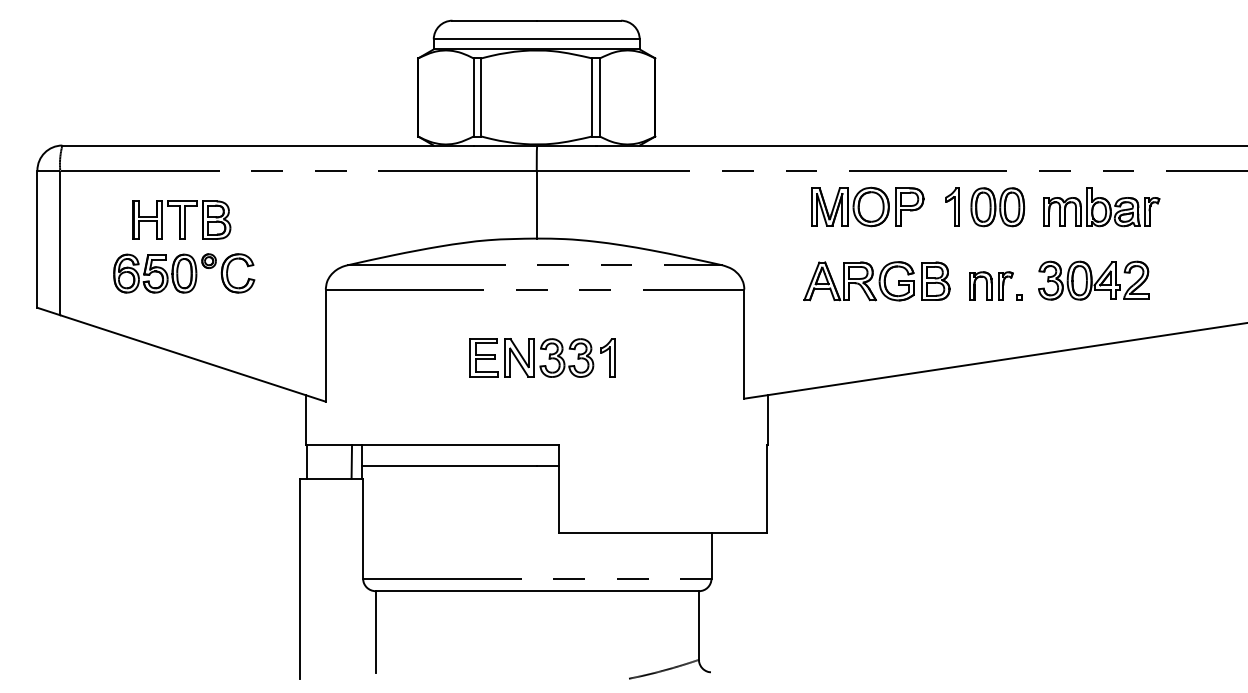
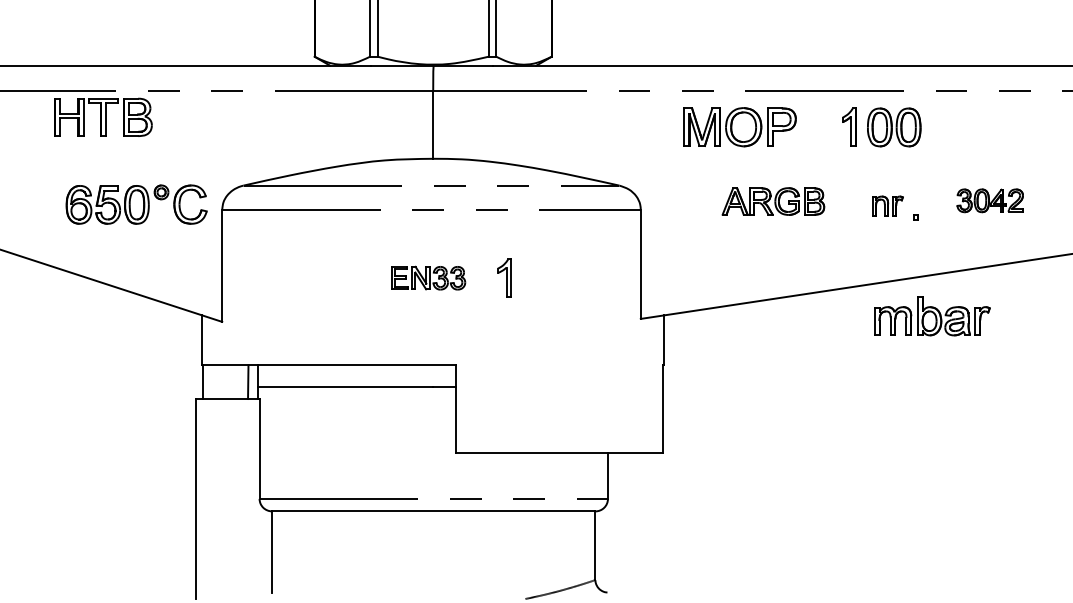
part: (867, 206) -> (739, 126), moved
part: (1101, 207) -> (931, 316), moved
part: (181, 219) -> (102, 116), moved
part: (184, 273) -> (136, 204), moved
part: (1093, 280) -> (989, 200), size x0.6
part: (876, 281) -> (772, 201), size x0.7
part: (991, 285) -> (887, 205), size x0.7
part: (531, 357) -> (427, 277), size x0.6

